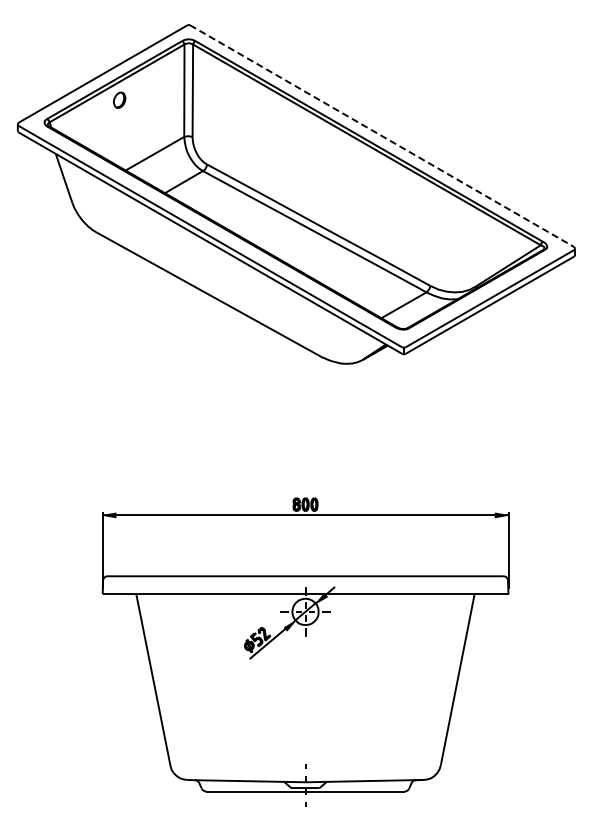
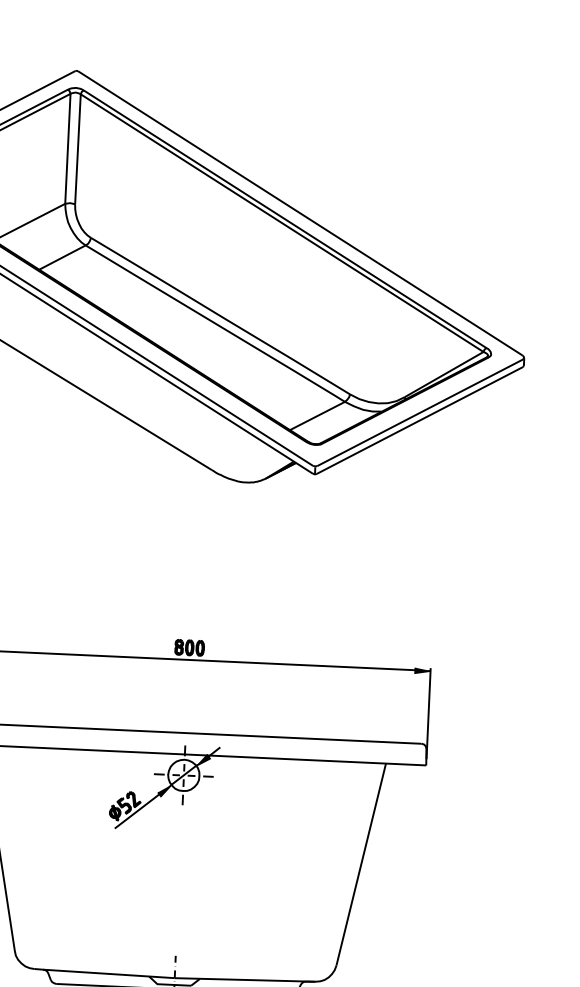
line: (381, 136) -> (299, 213), dashed -> solid

